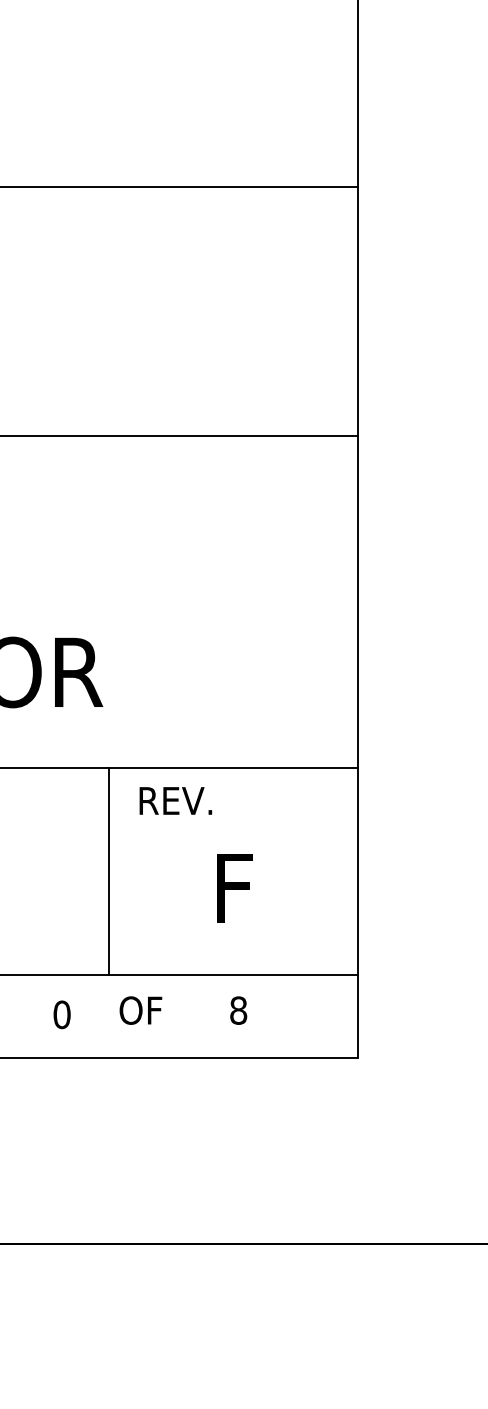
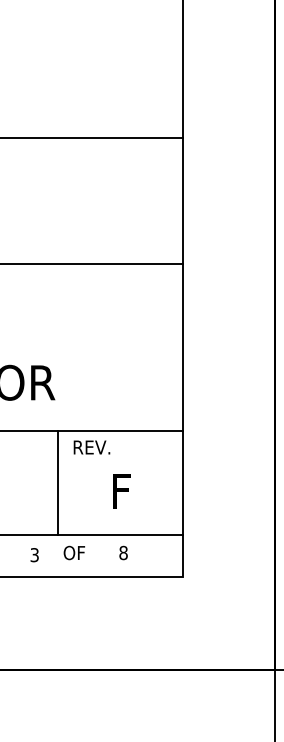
text: (61, 1015) -> (34, 555), 0 -> 3

